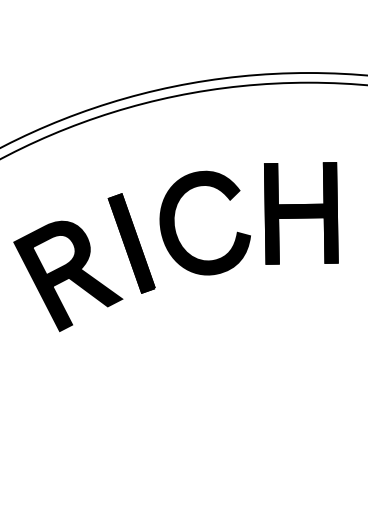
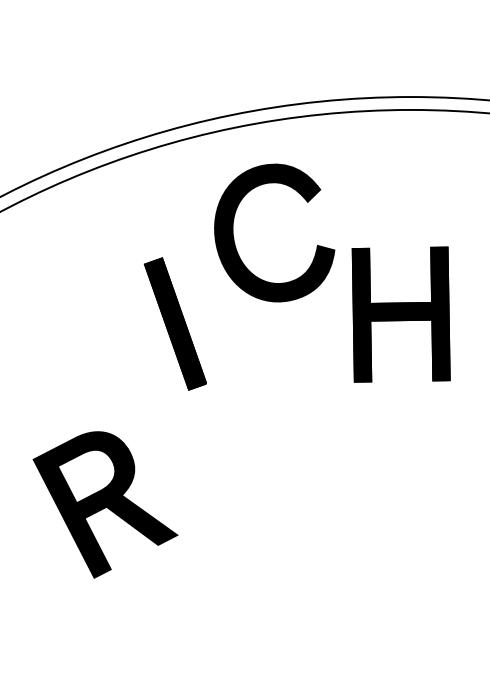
part: (301, 213) -> (401, 314), moved
part: (175, 227) -> (235, 238), moved
part: (68, 276) -> (105, 505), moved

